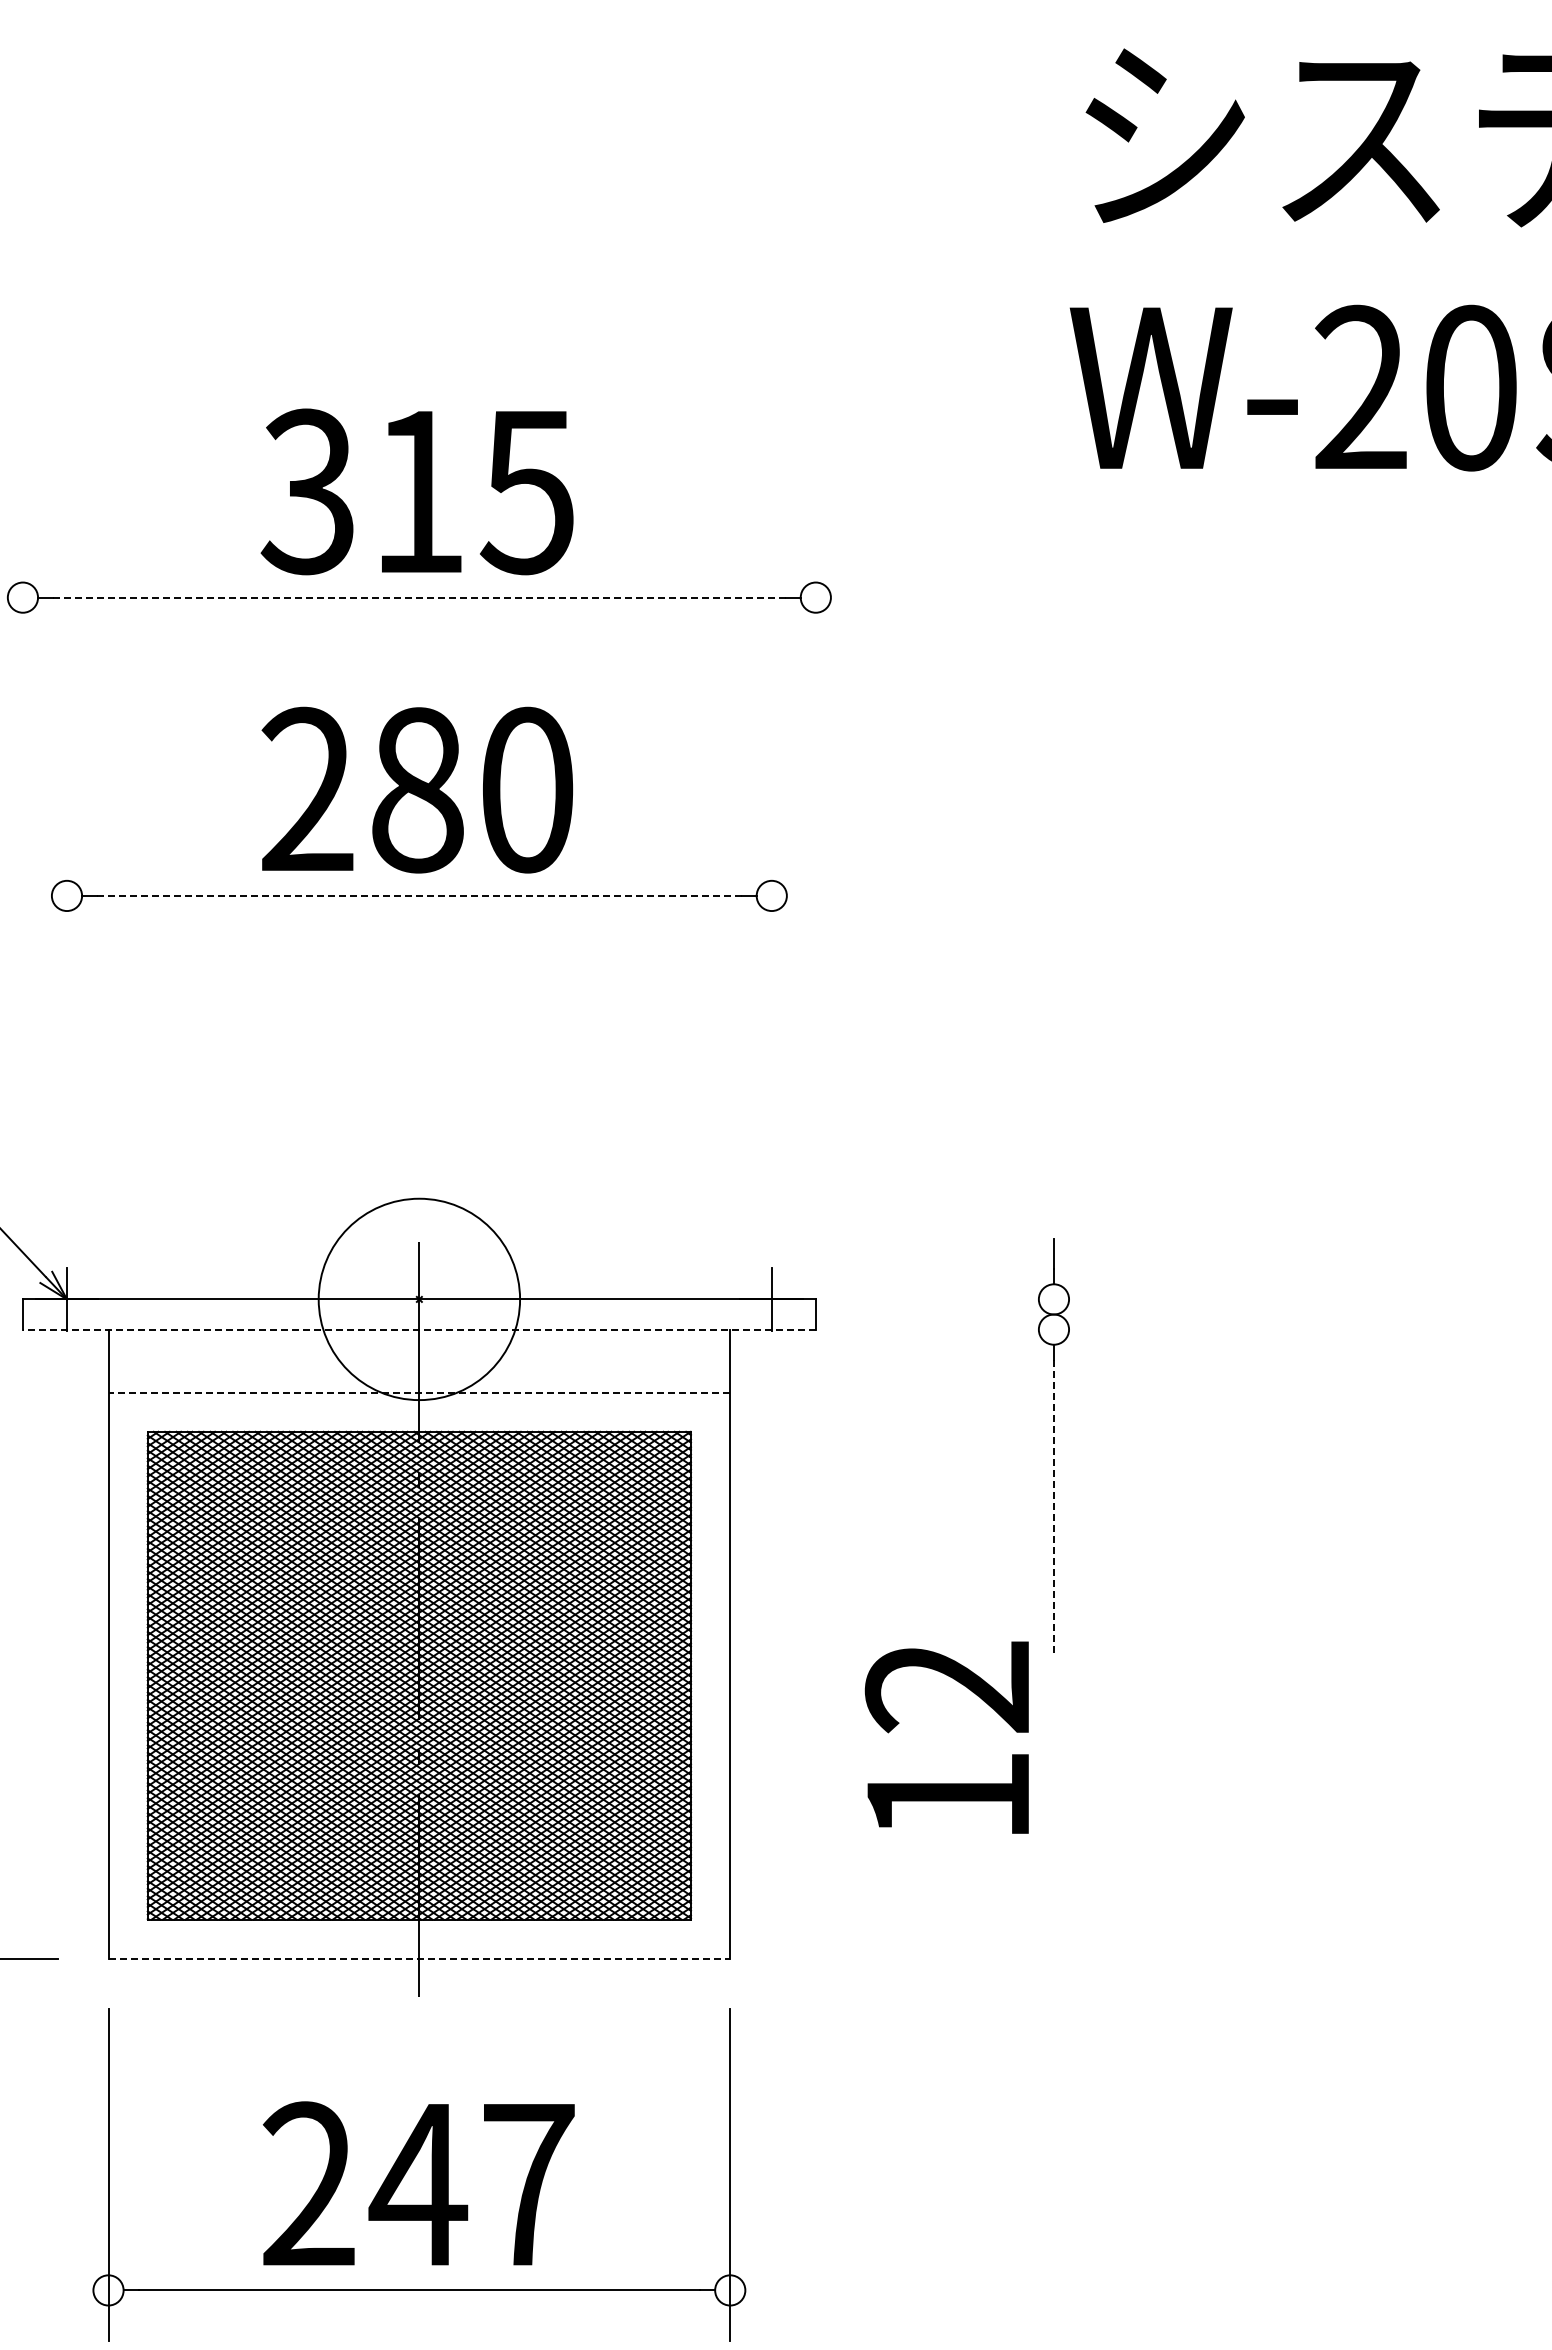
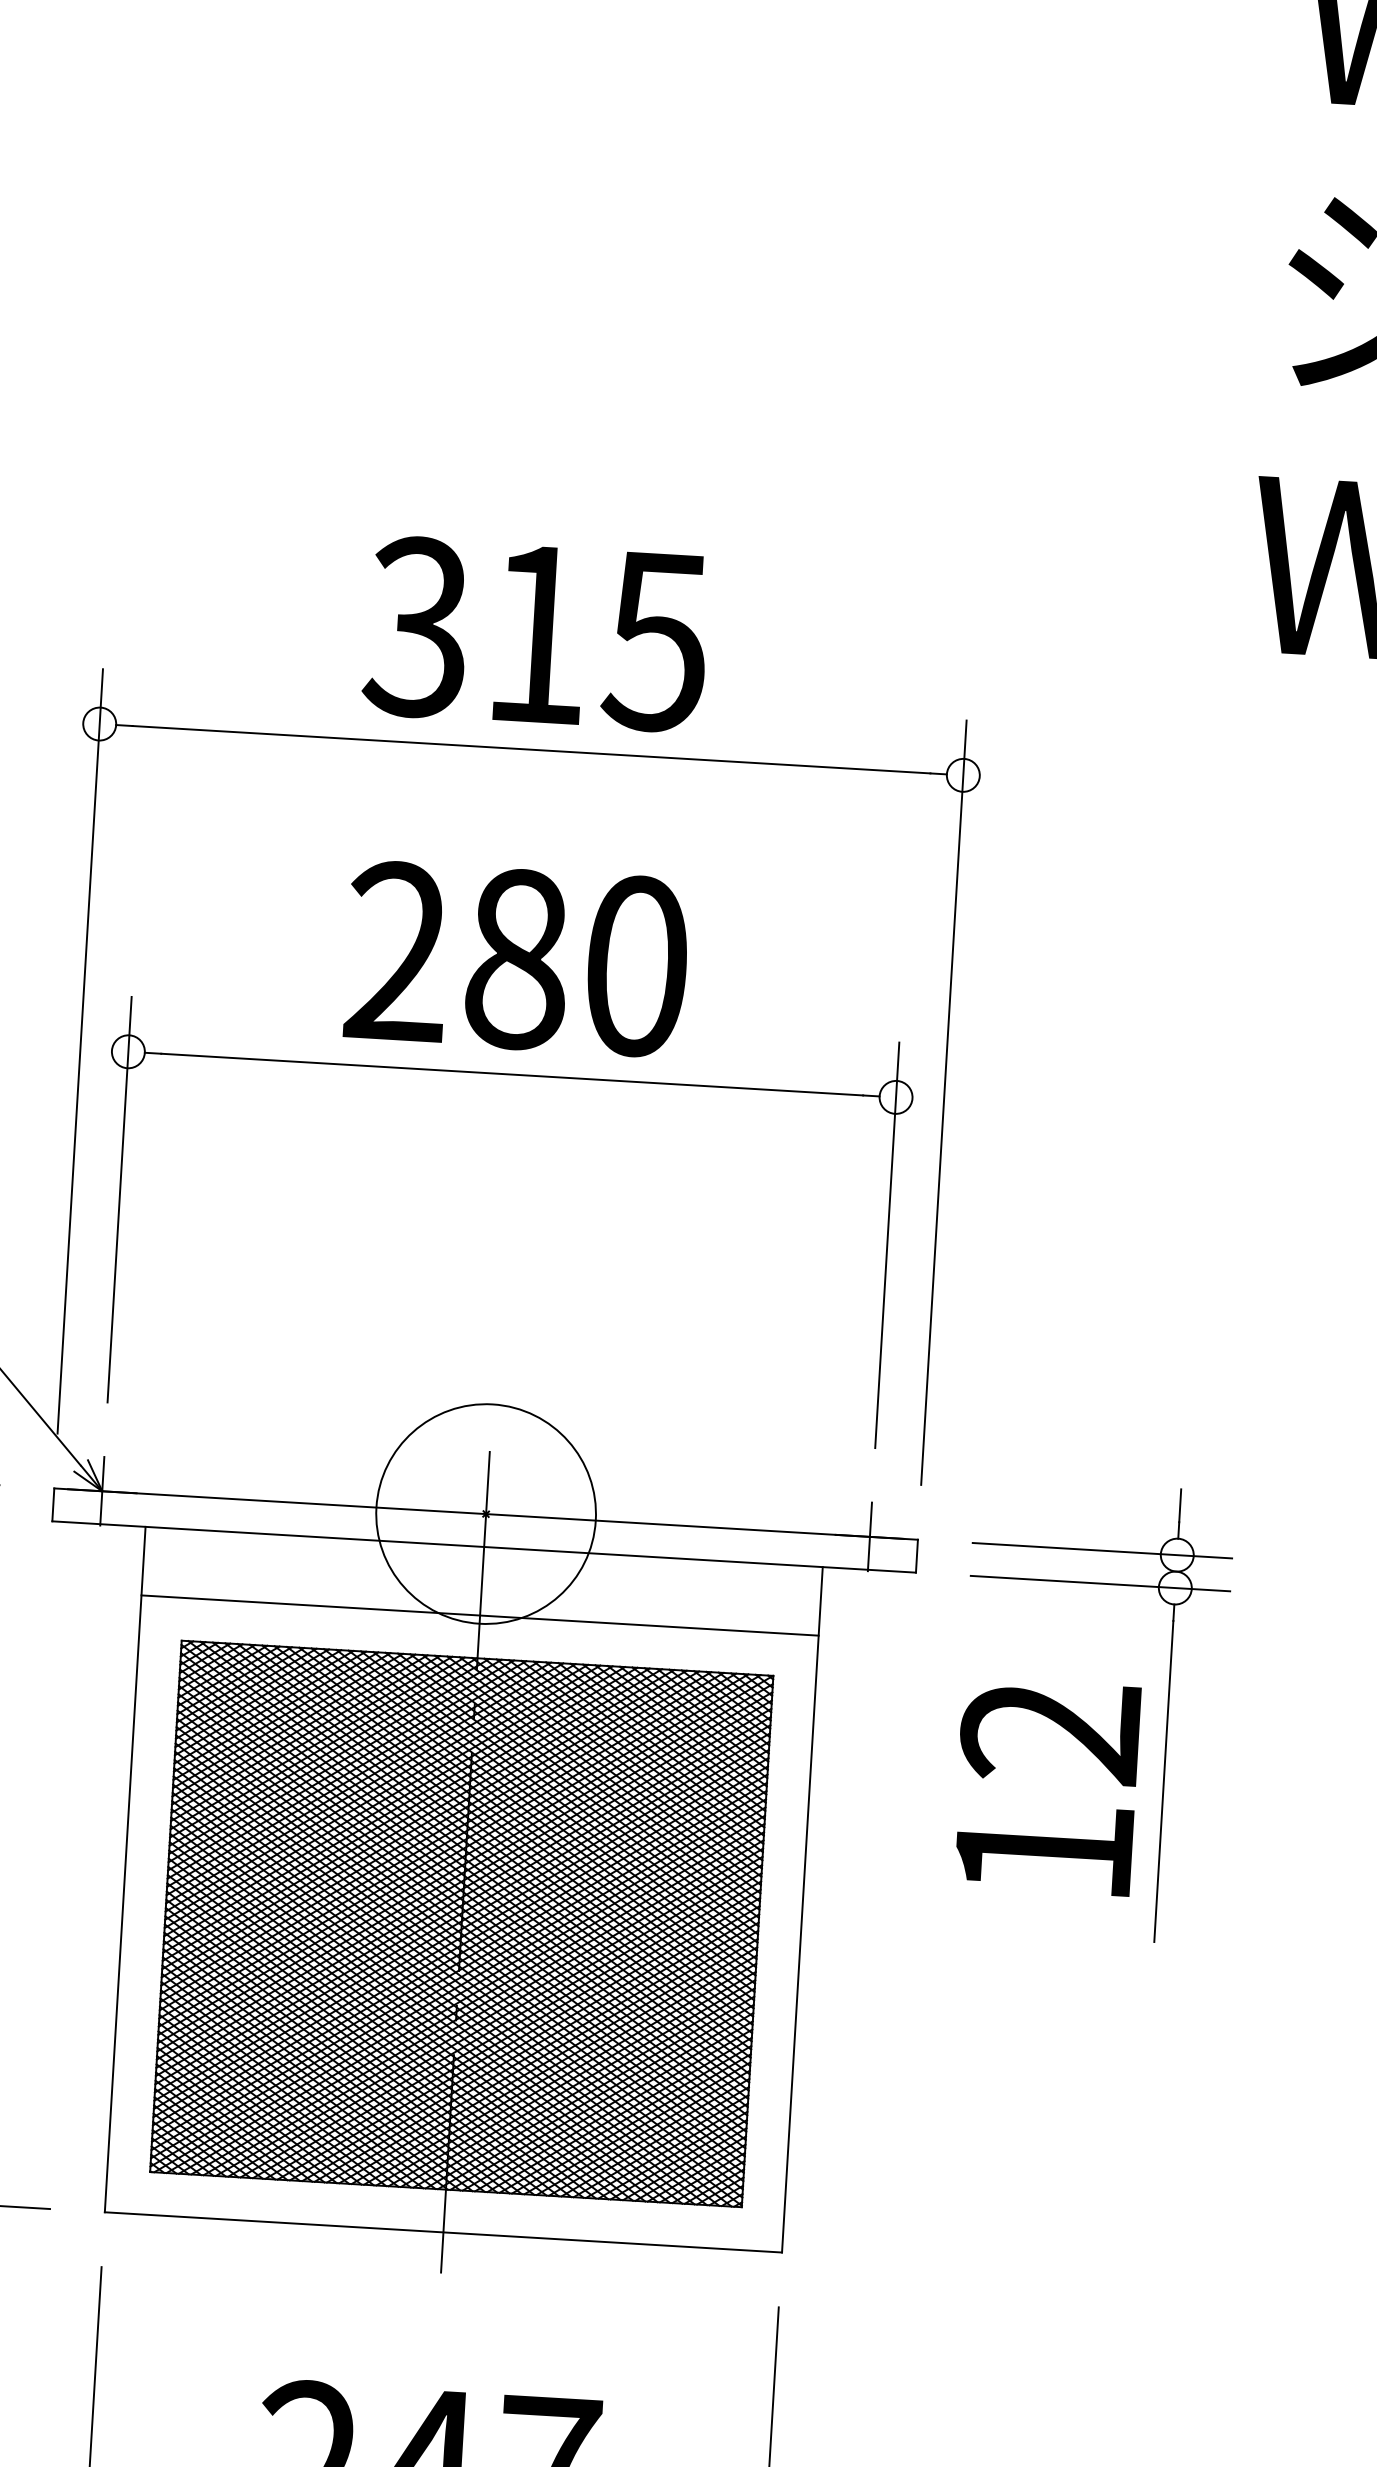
line: (418, 597) -> (530, 749), dashed -> solid
line: (418, 895) -> (511, 1074), dashed -> solid
line: (22, 898) -> (79, 1051), added
line: (815, 898) -> (943, 1103), added
line: (66, 1031) -> (119, 1199), added
line: (771, 1031) -> (886, 1245), added
line: (985, 1299) -> (1102, 1550), added
line: (418, 1329) -> (483, 1546), dashed -> solid
line: (985, 1329) -> (1100, 1583), added
line: (419, 1392) -> (480, 1615), dashed -> solid
line: (1053, 1507) -> (1163, 1781), dashed -> solid
text: (946, 1737) -> (1046, 1786), moved
line: (419, 1958) -> (443, 2231), dashed -> solid

